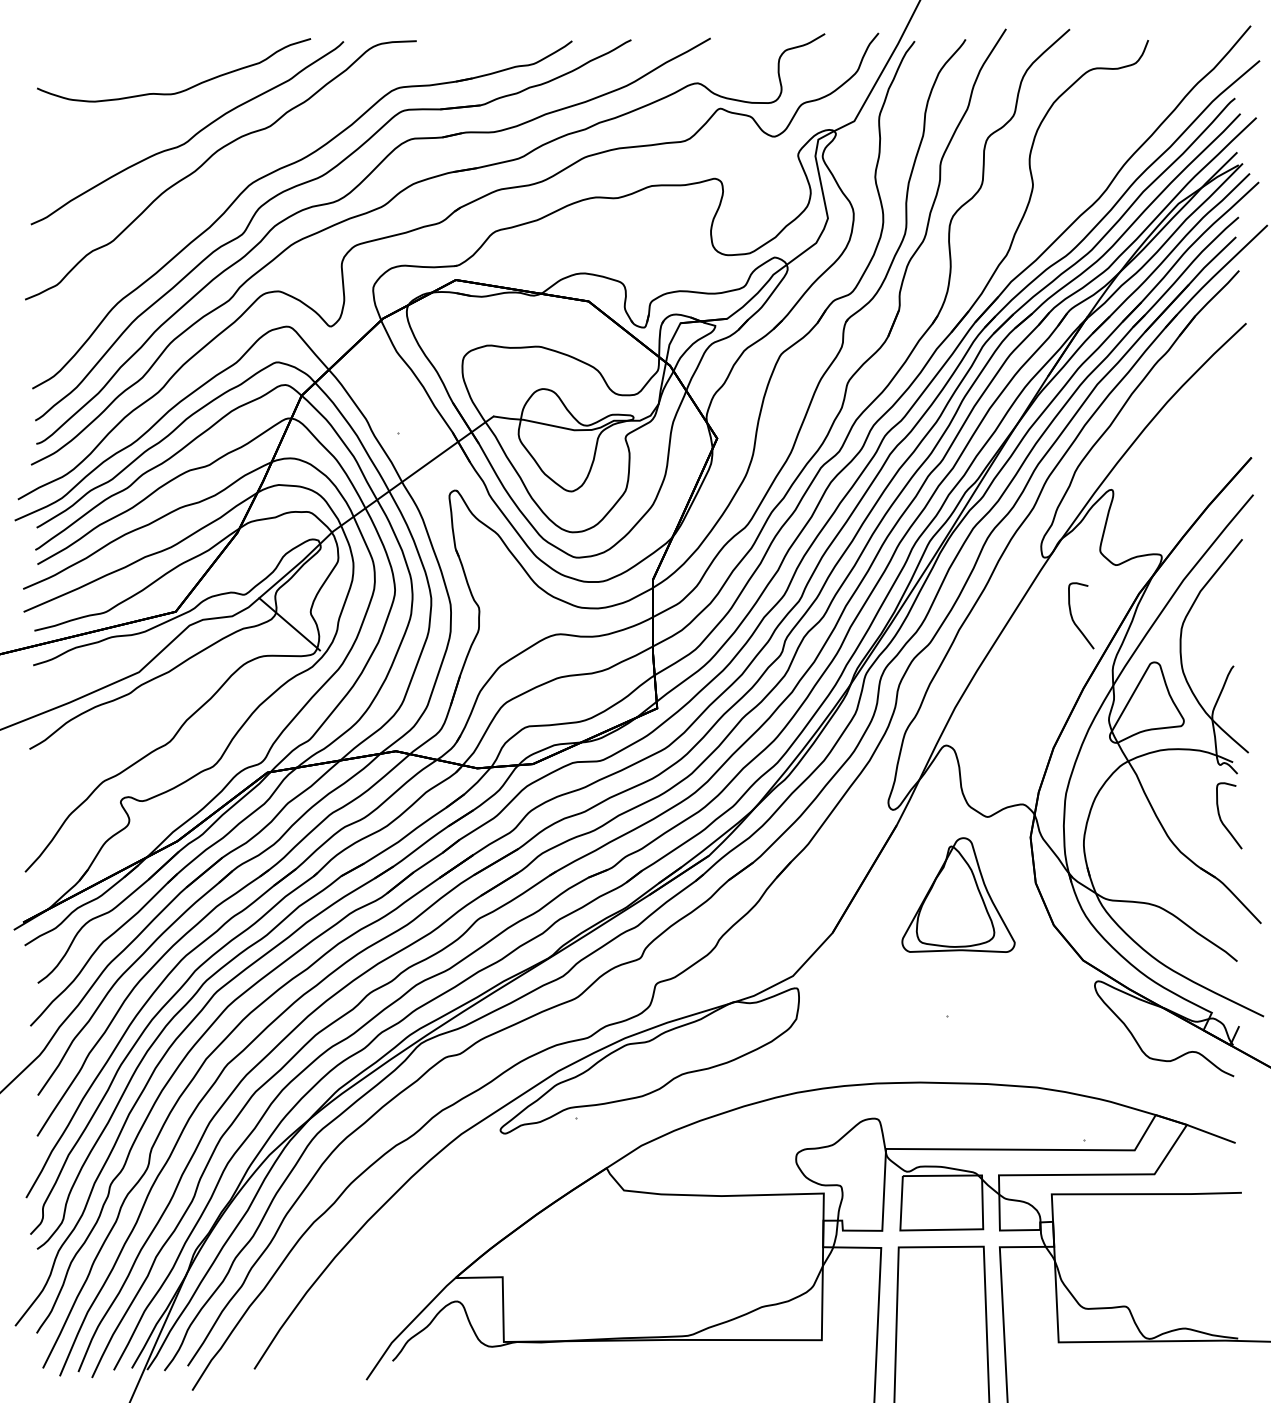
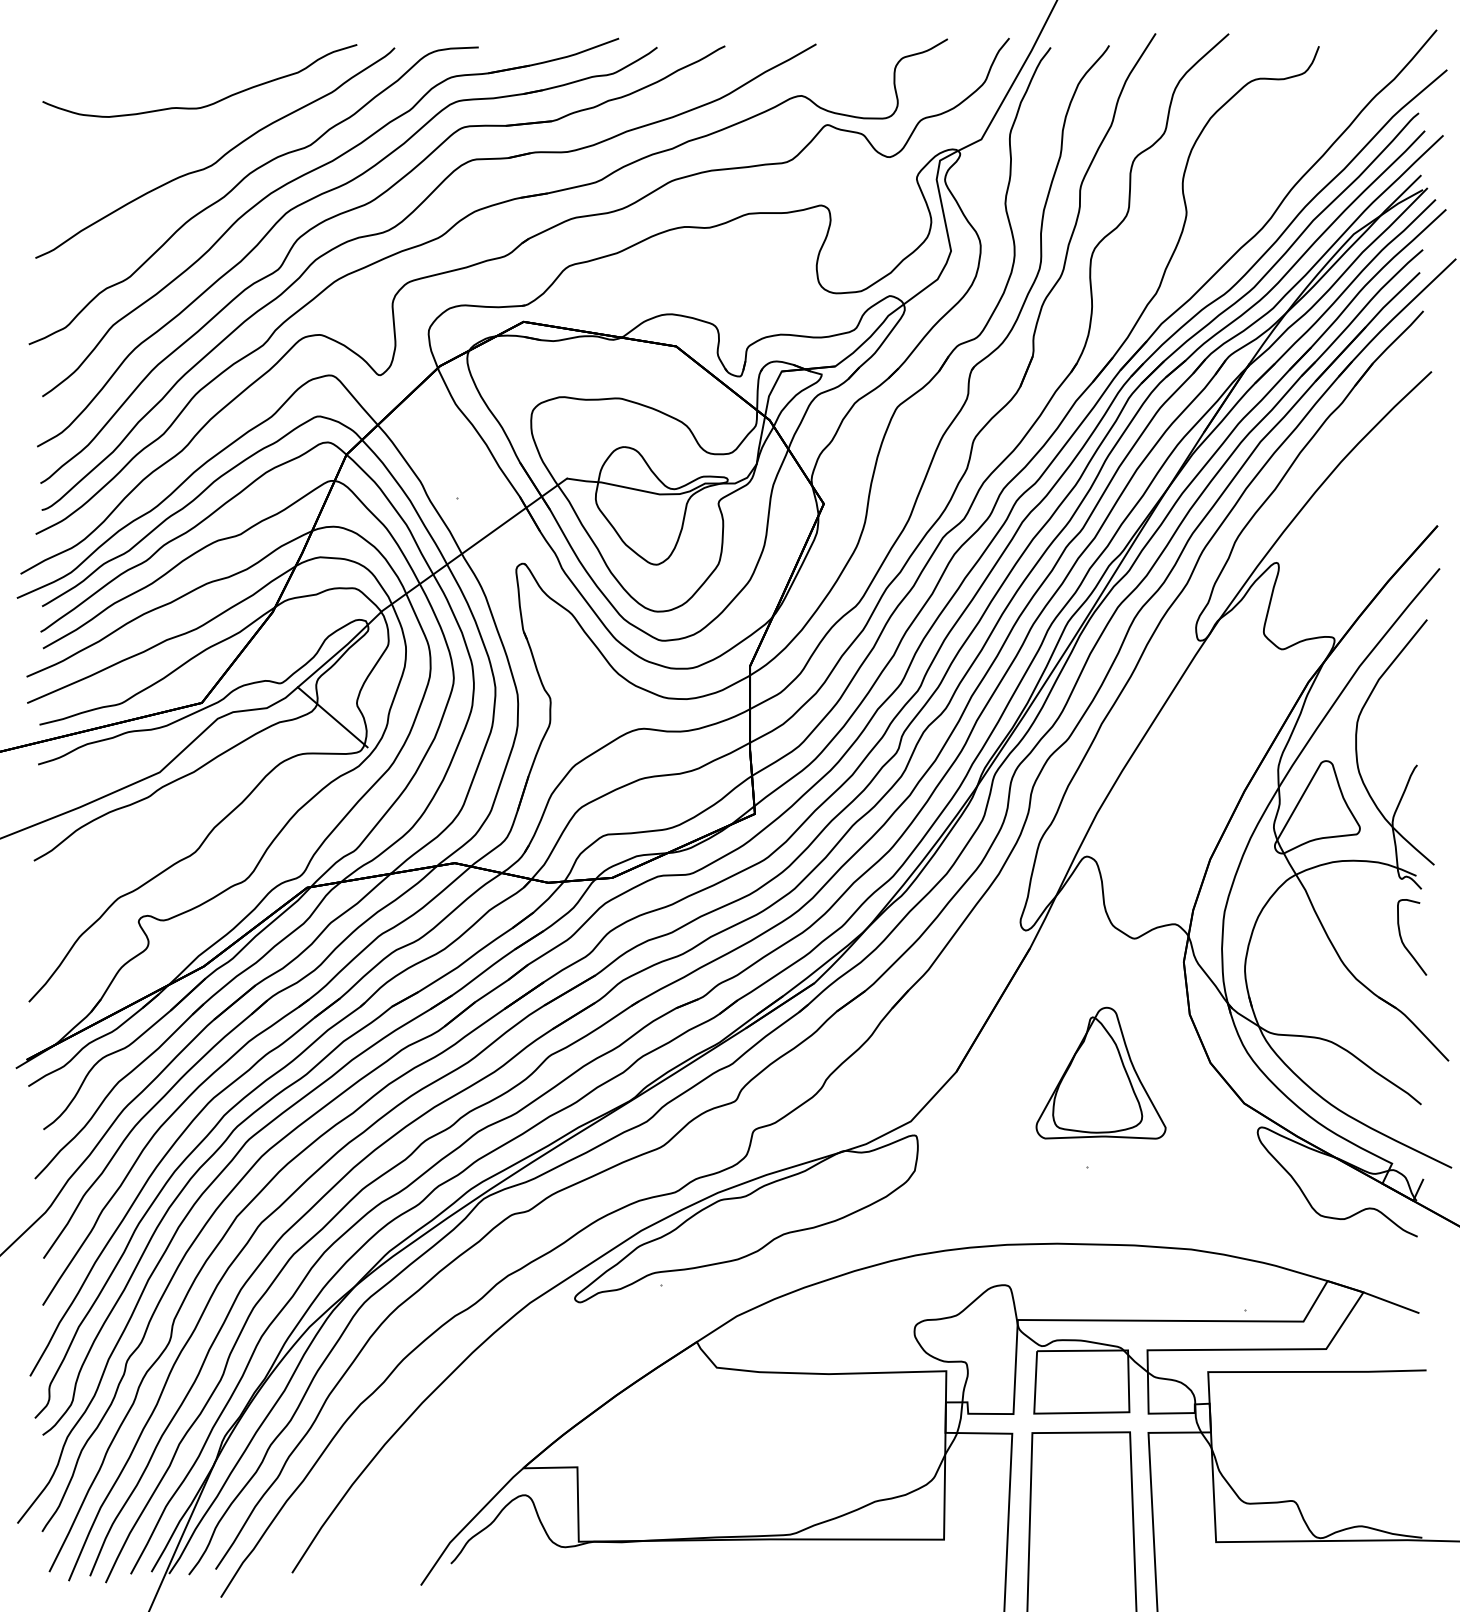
part: (268, 151) -> (308, 174), added
curve: (1073, 618) -> (1233, 710), removed
part: (958, 894) -> (1101, 1072), moved

